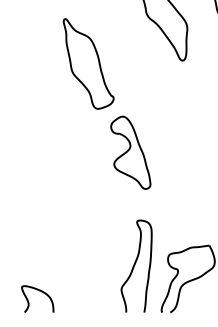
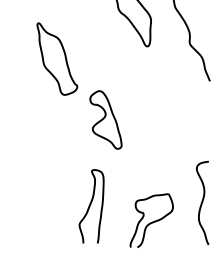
part: (88, 63) -> (57, 58), moved
curve: (135, 266) -> (90, 206), moved
curve: (41, 292) -> (34, 231), removed

